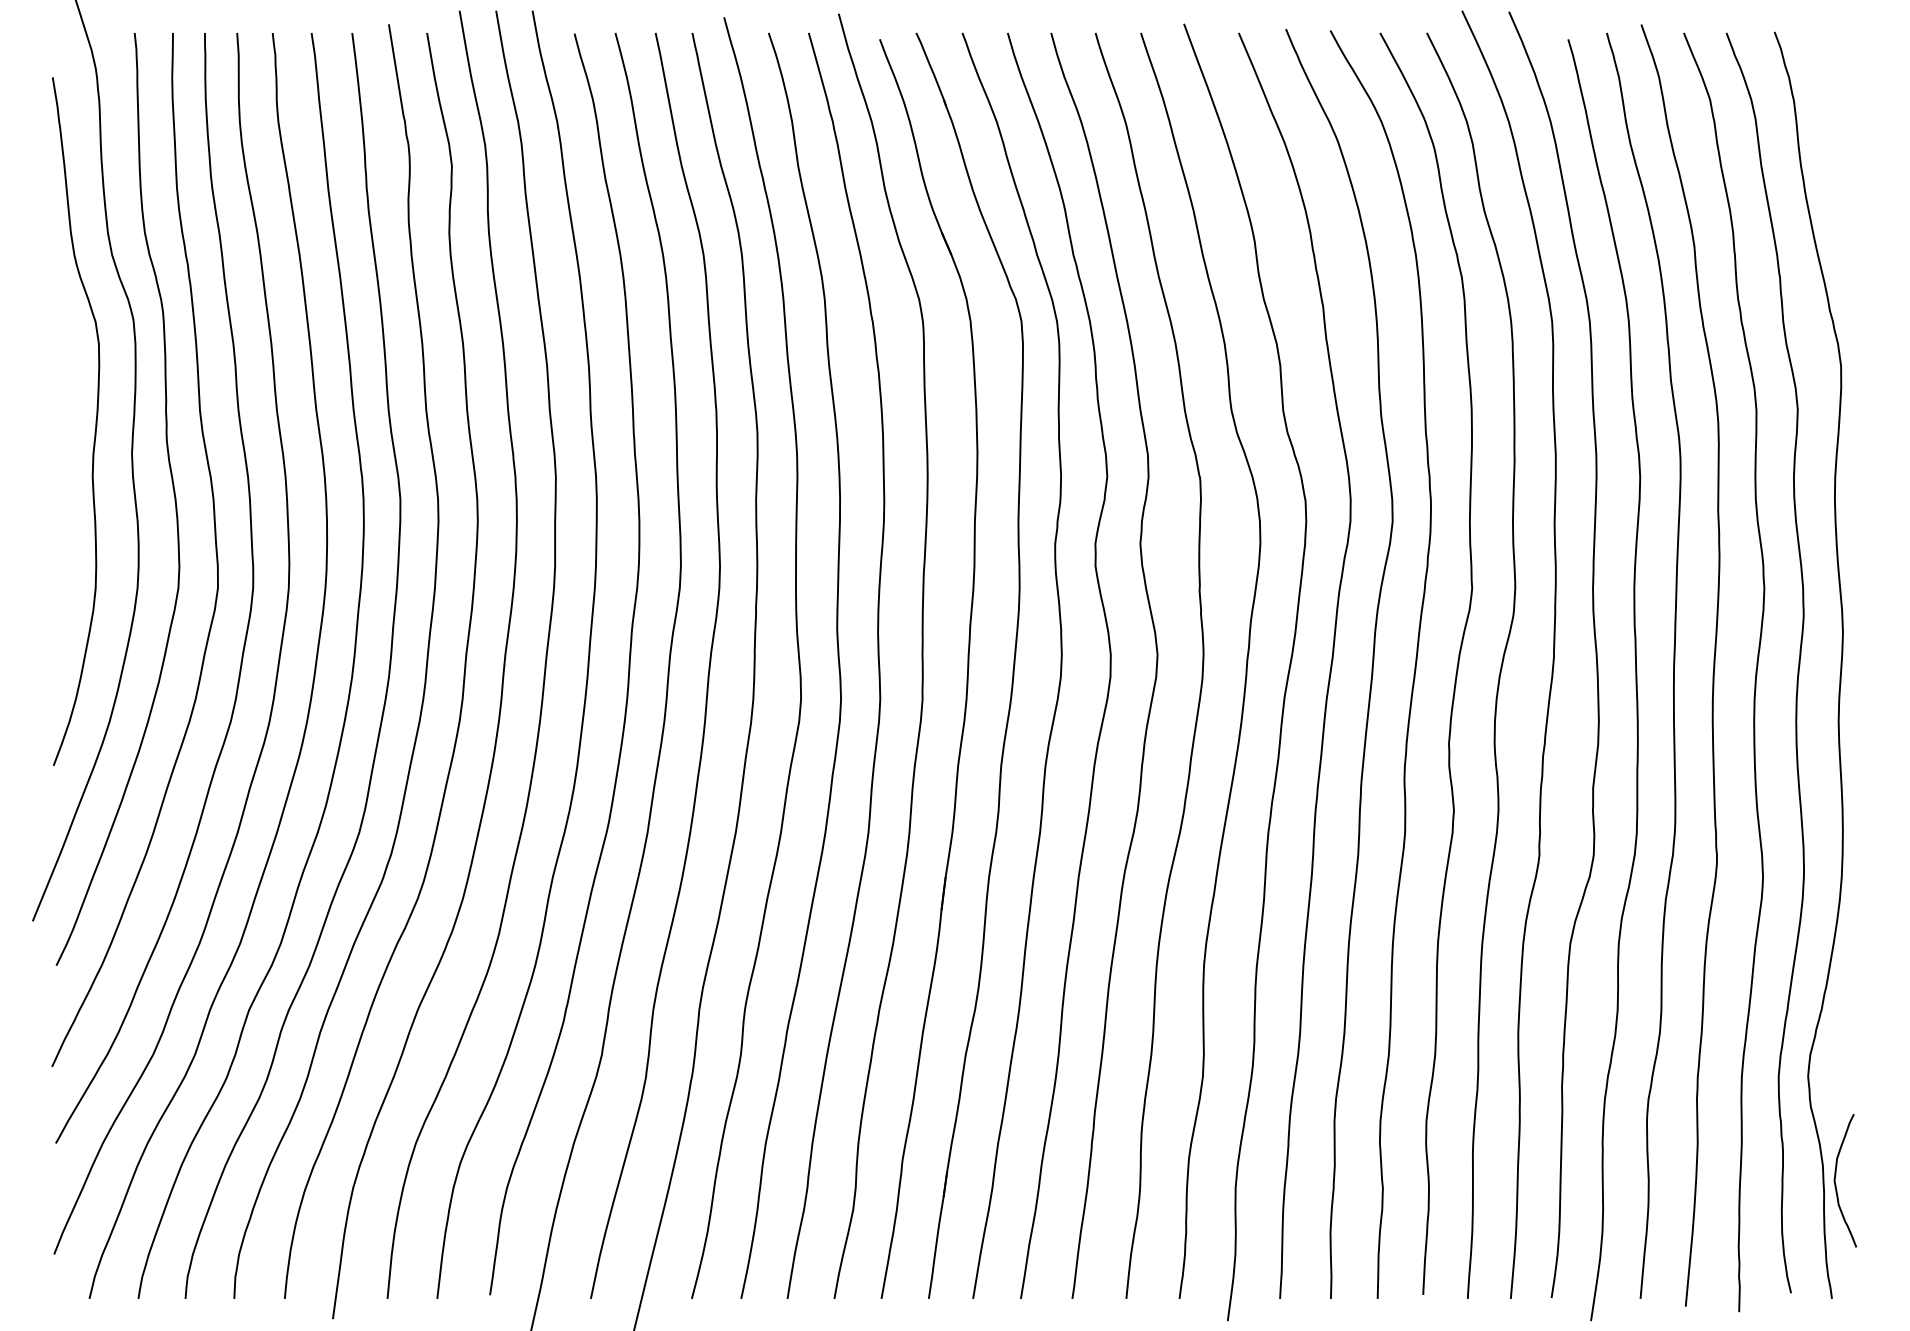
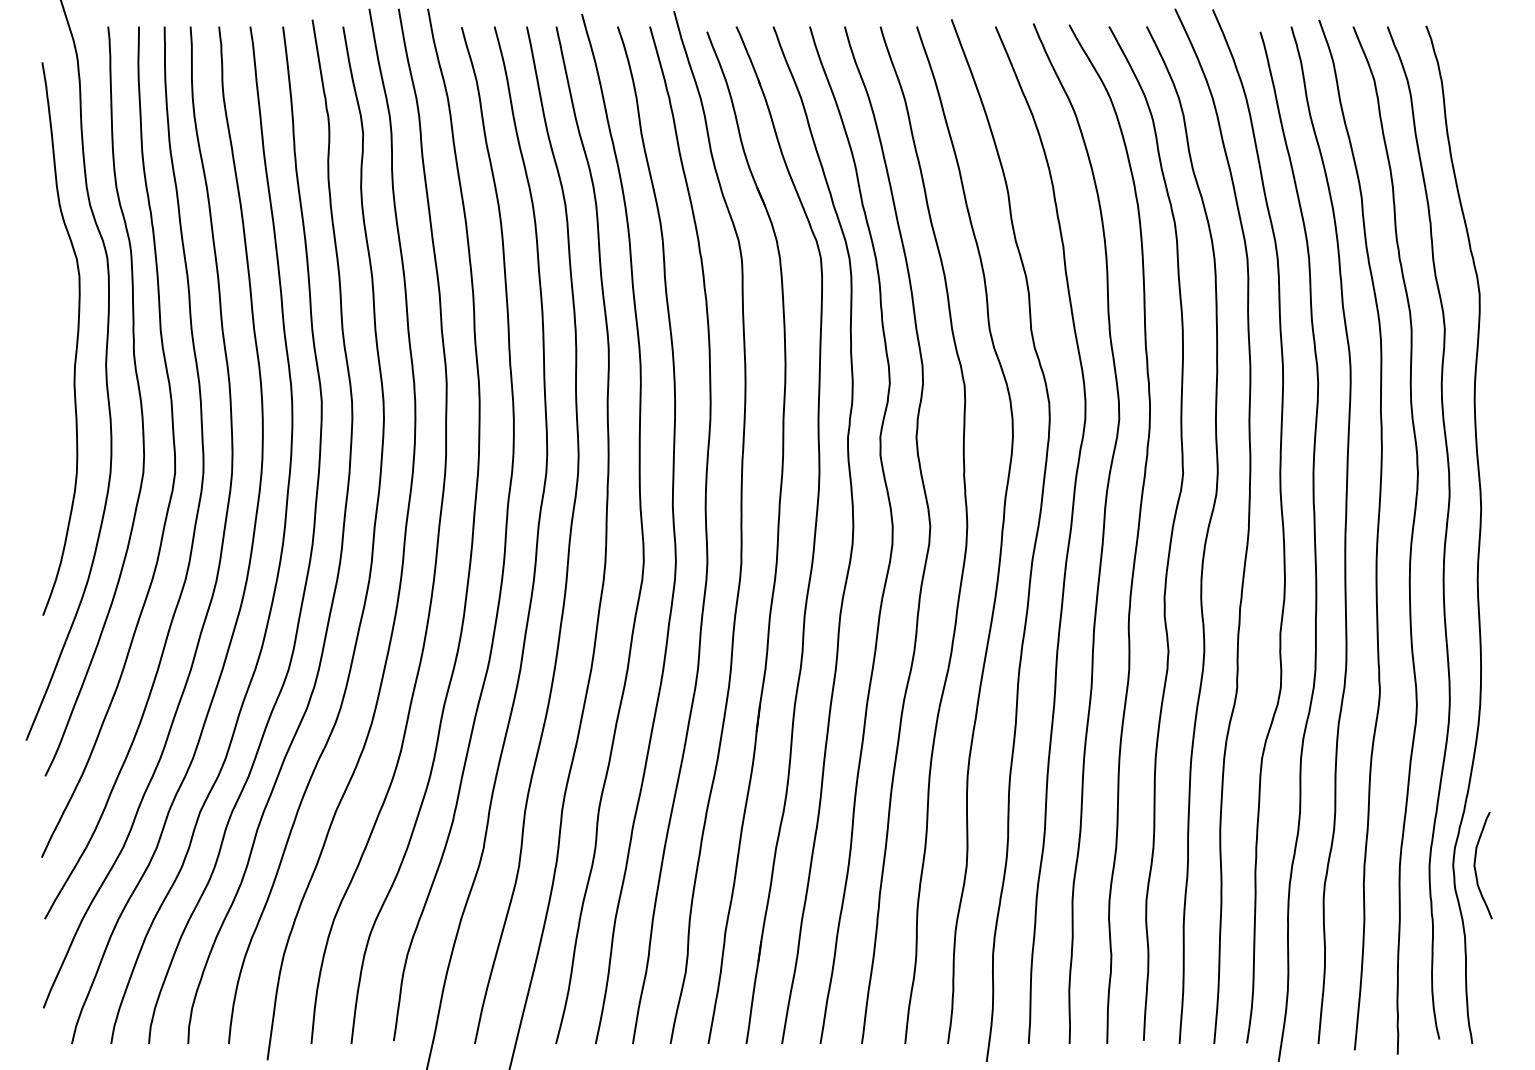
curve: (1836, 1184) -> (1475, 868), moved

